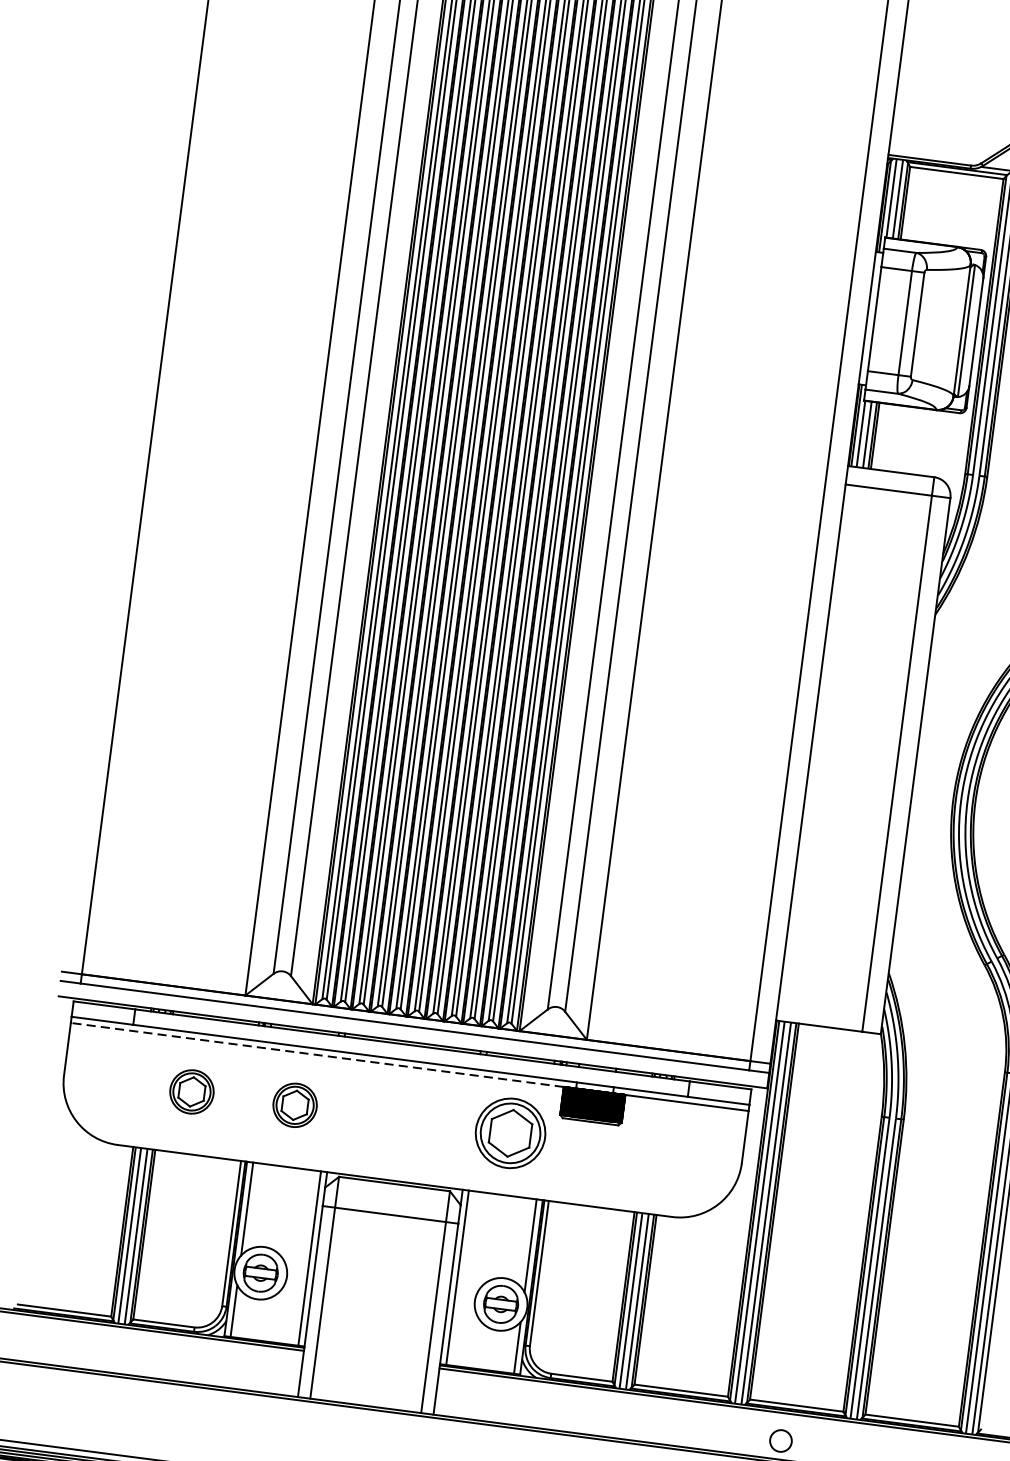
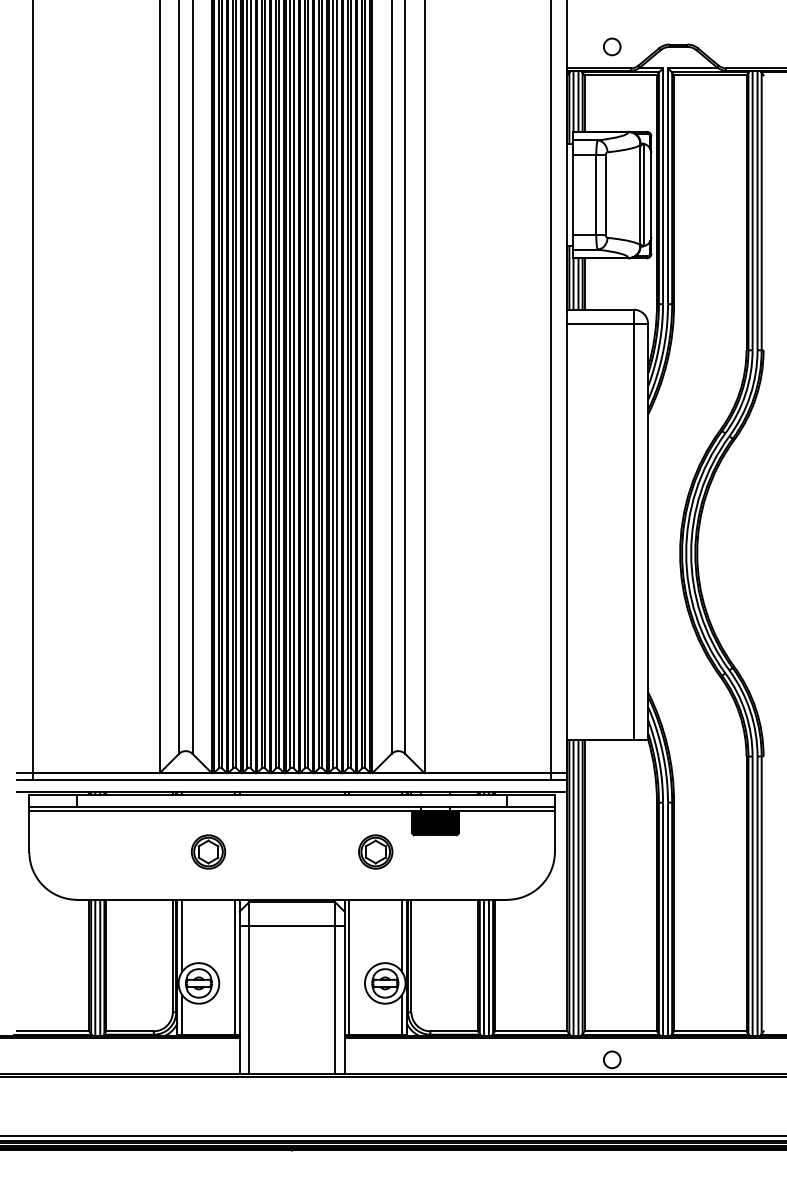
circle: (951, 134) -> (612, 46), added
line: (316, 1054) -> (219, 811), dashed -> solid
part: (192, 1091) -> (128, 851), removed
part: (510, 1132) -> (375, 851), size x0.62

